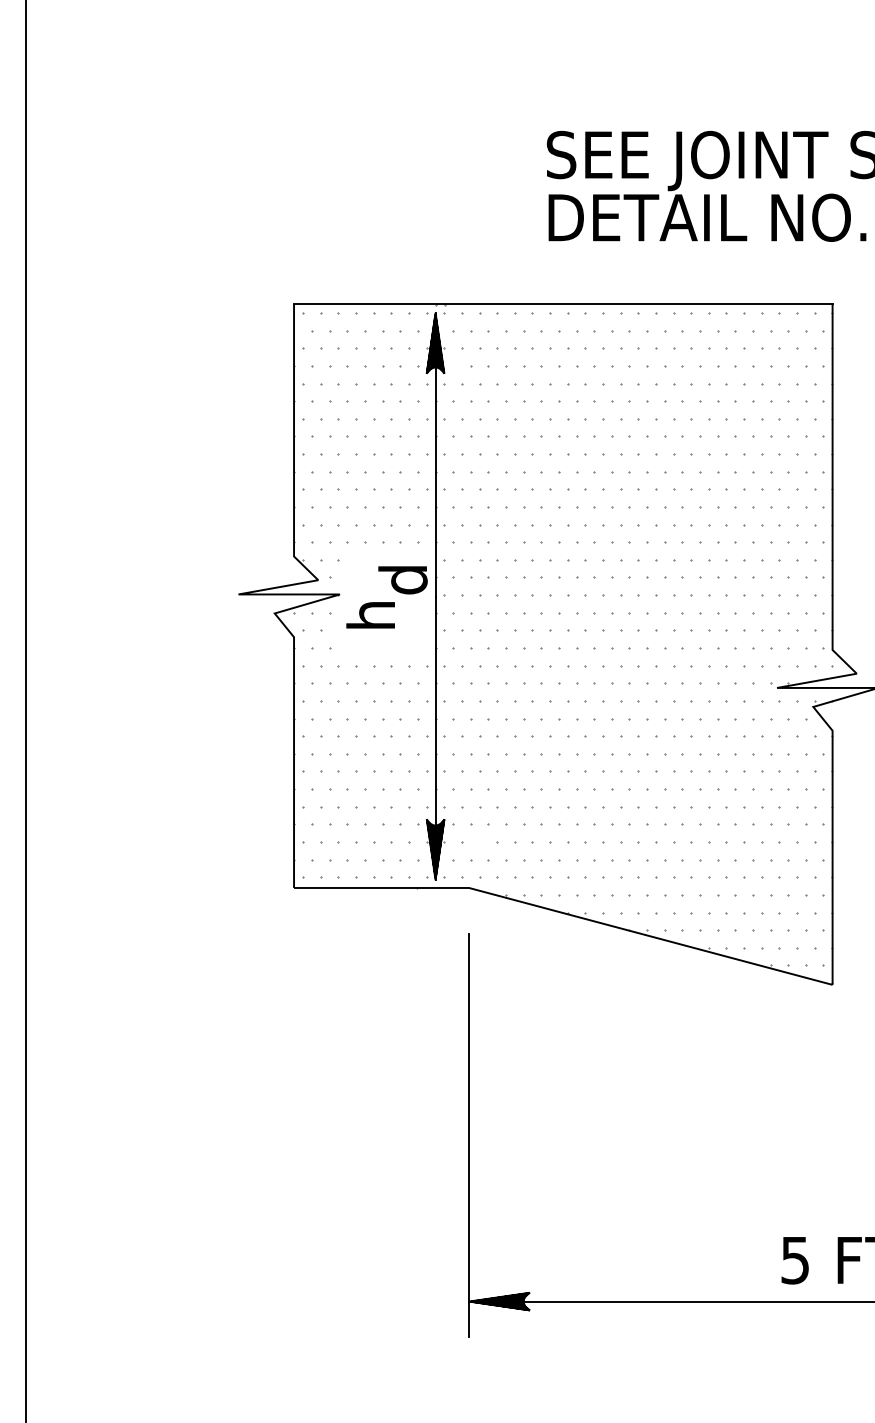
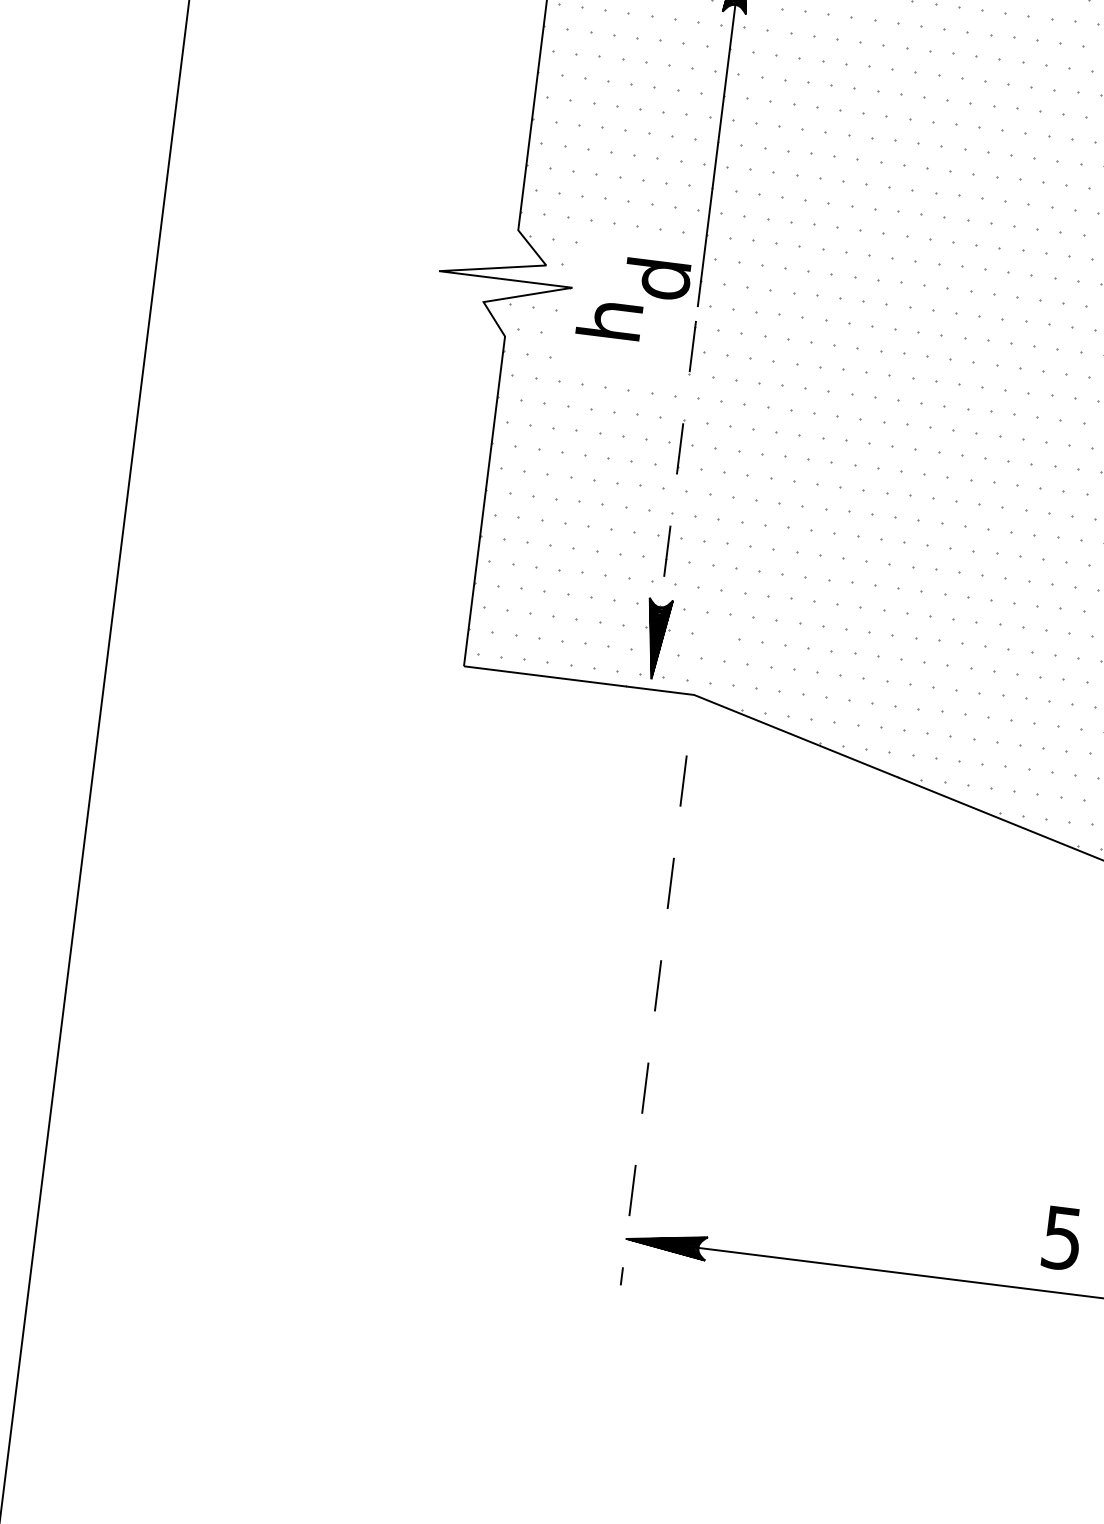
line: (435, 738) -> (674, 492), solid -> dashed
line: (469, 1135) -> (654, 1020), solid -> dashed

